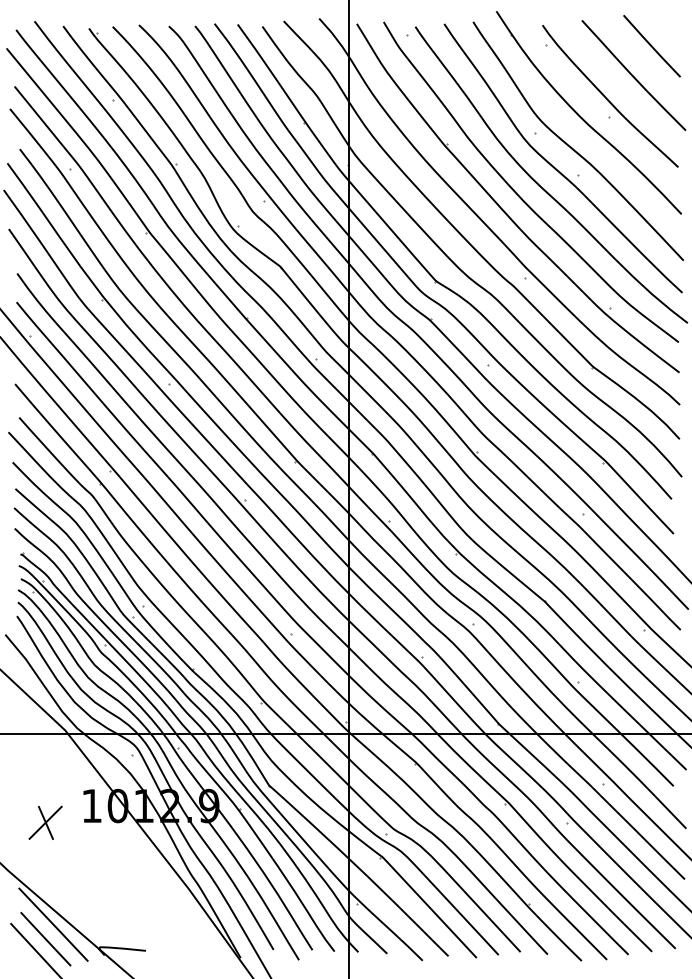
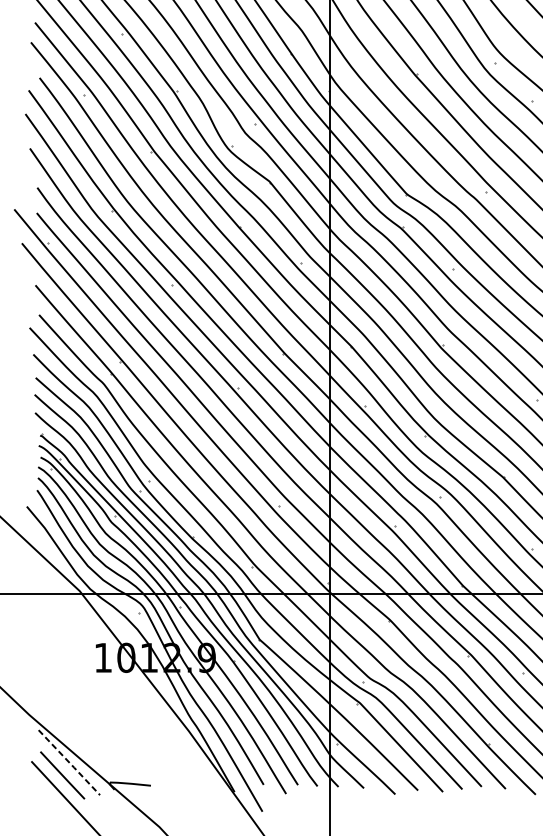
part: (45, 822) -> (62, 672), removed
line: (54, 925) -> (70, 763), solid -> dashed

